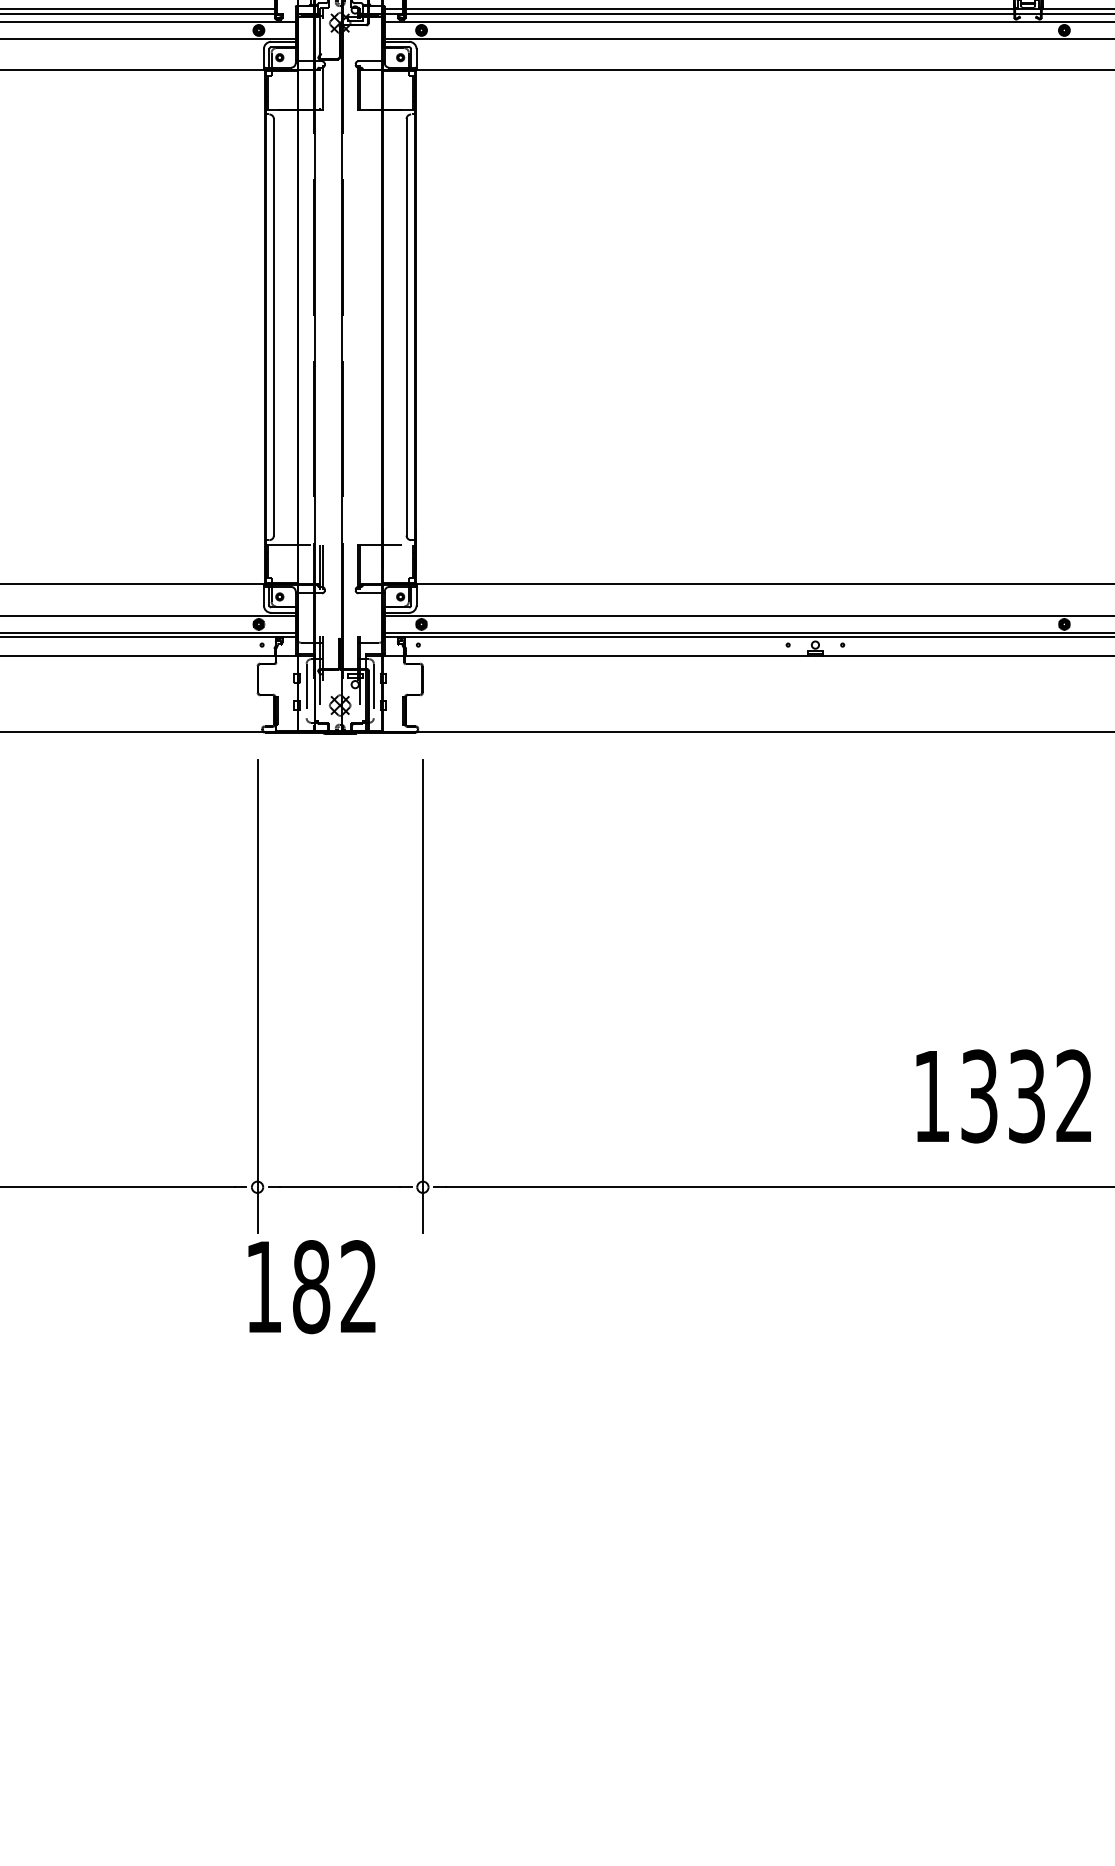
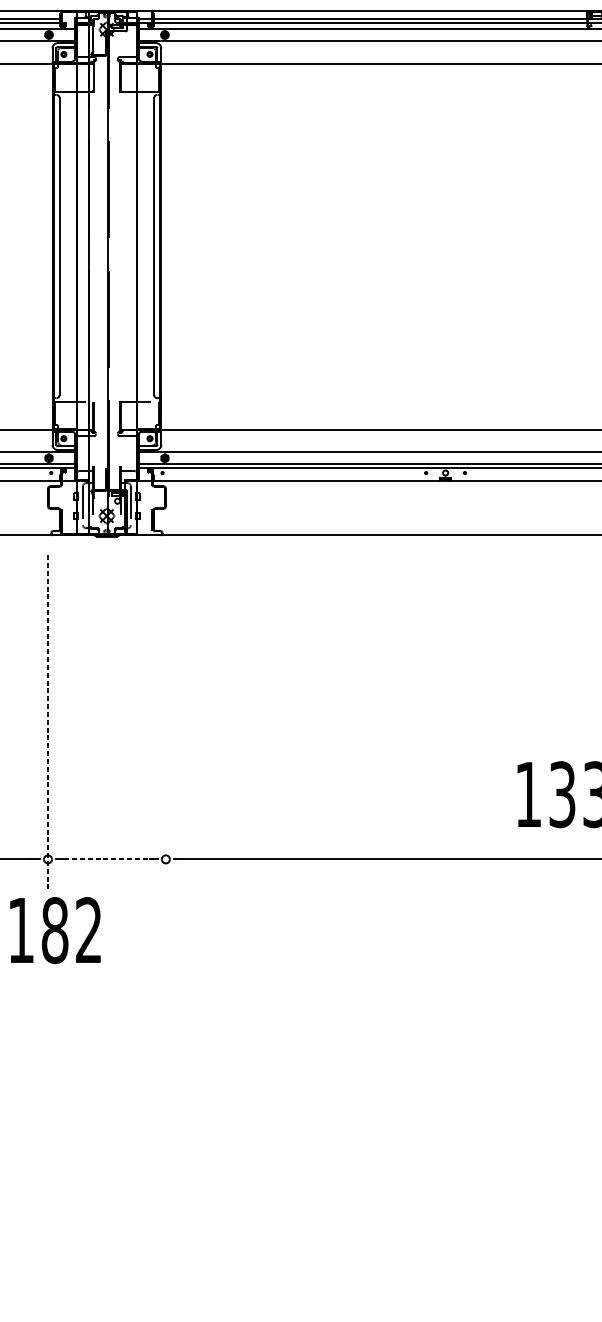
line: (422, 996) -> (165, 723), removed
line: (257, 997) -> (47, 724), solid -> dashed
line: (340, 1187) -> (107, 859), solid -> dashed
text: (311, 1287) -> (55, 930), moved

